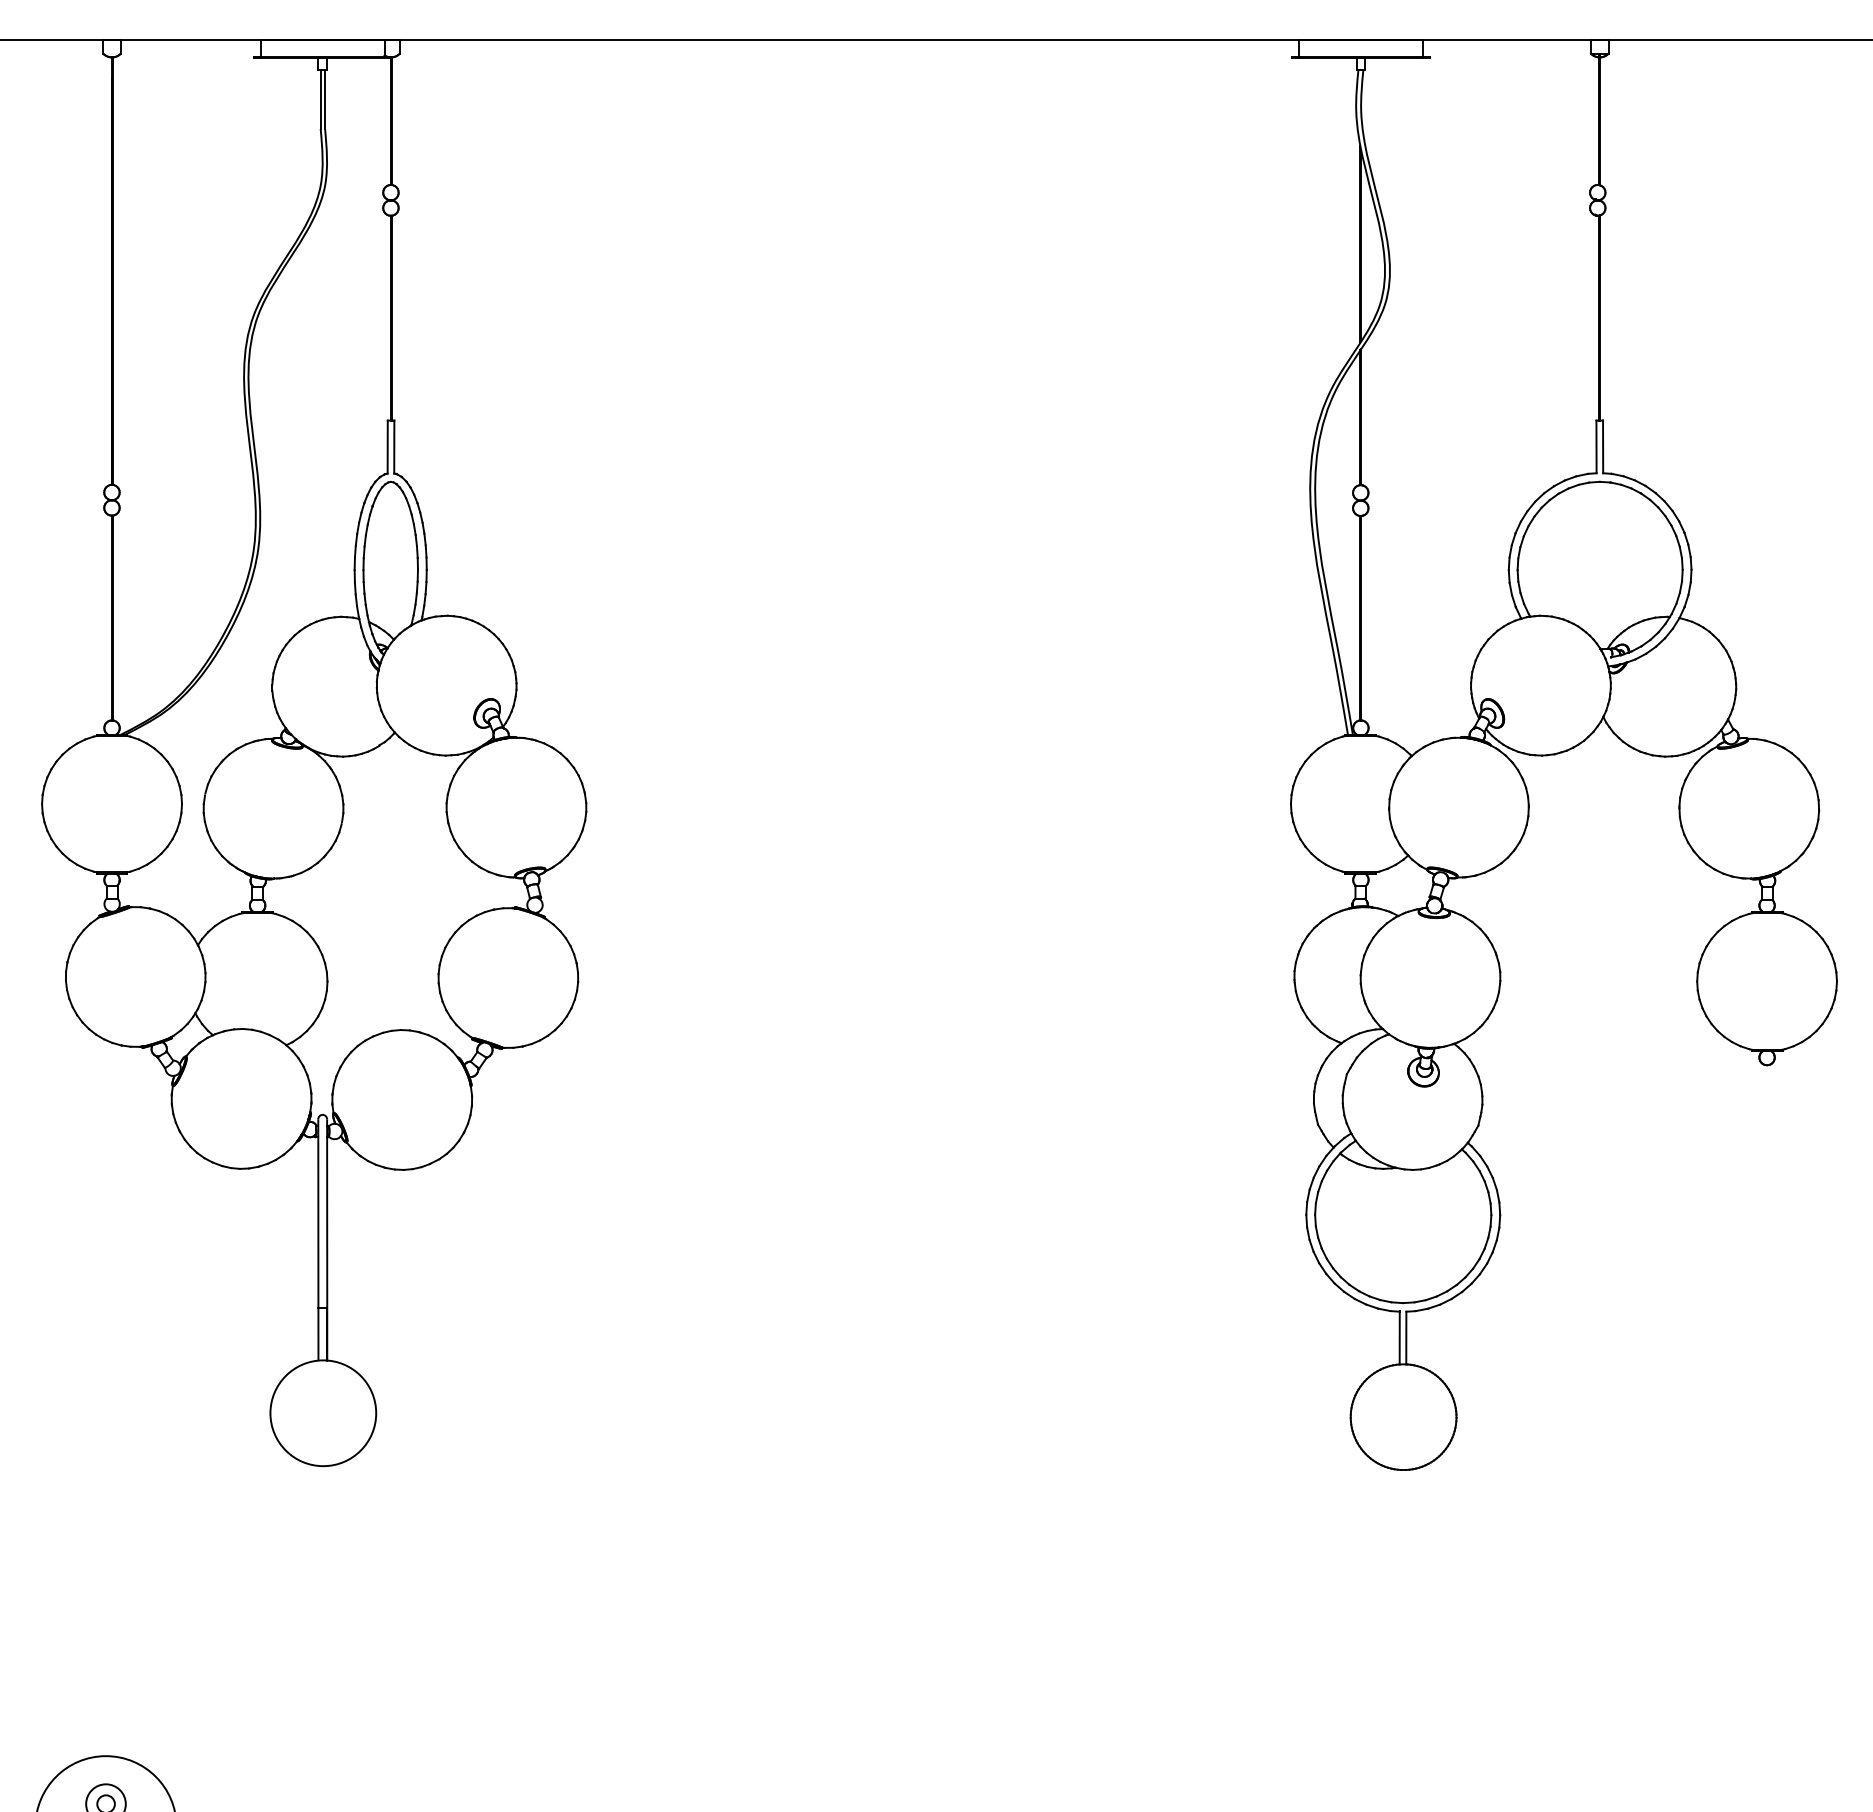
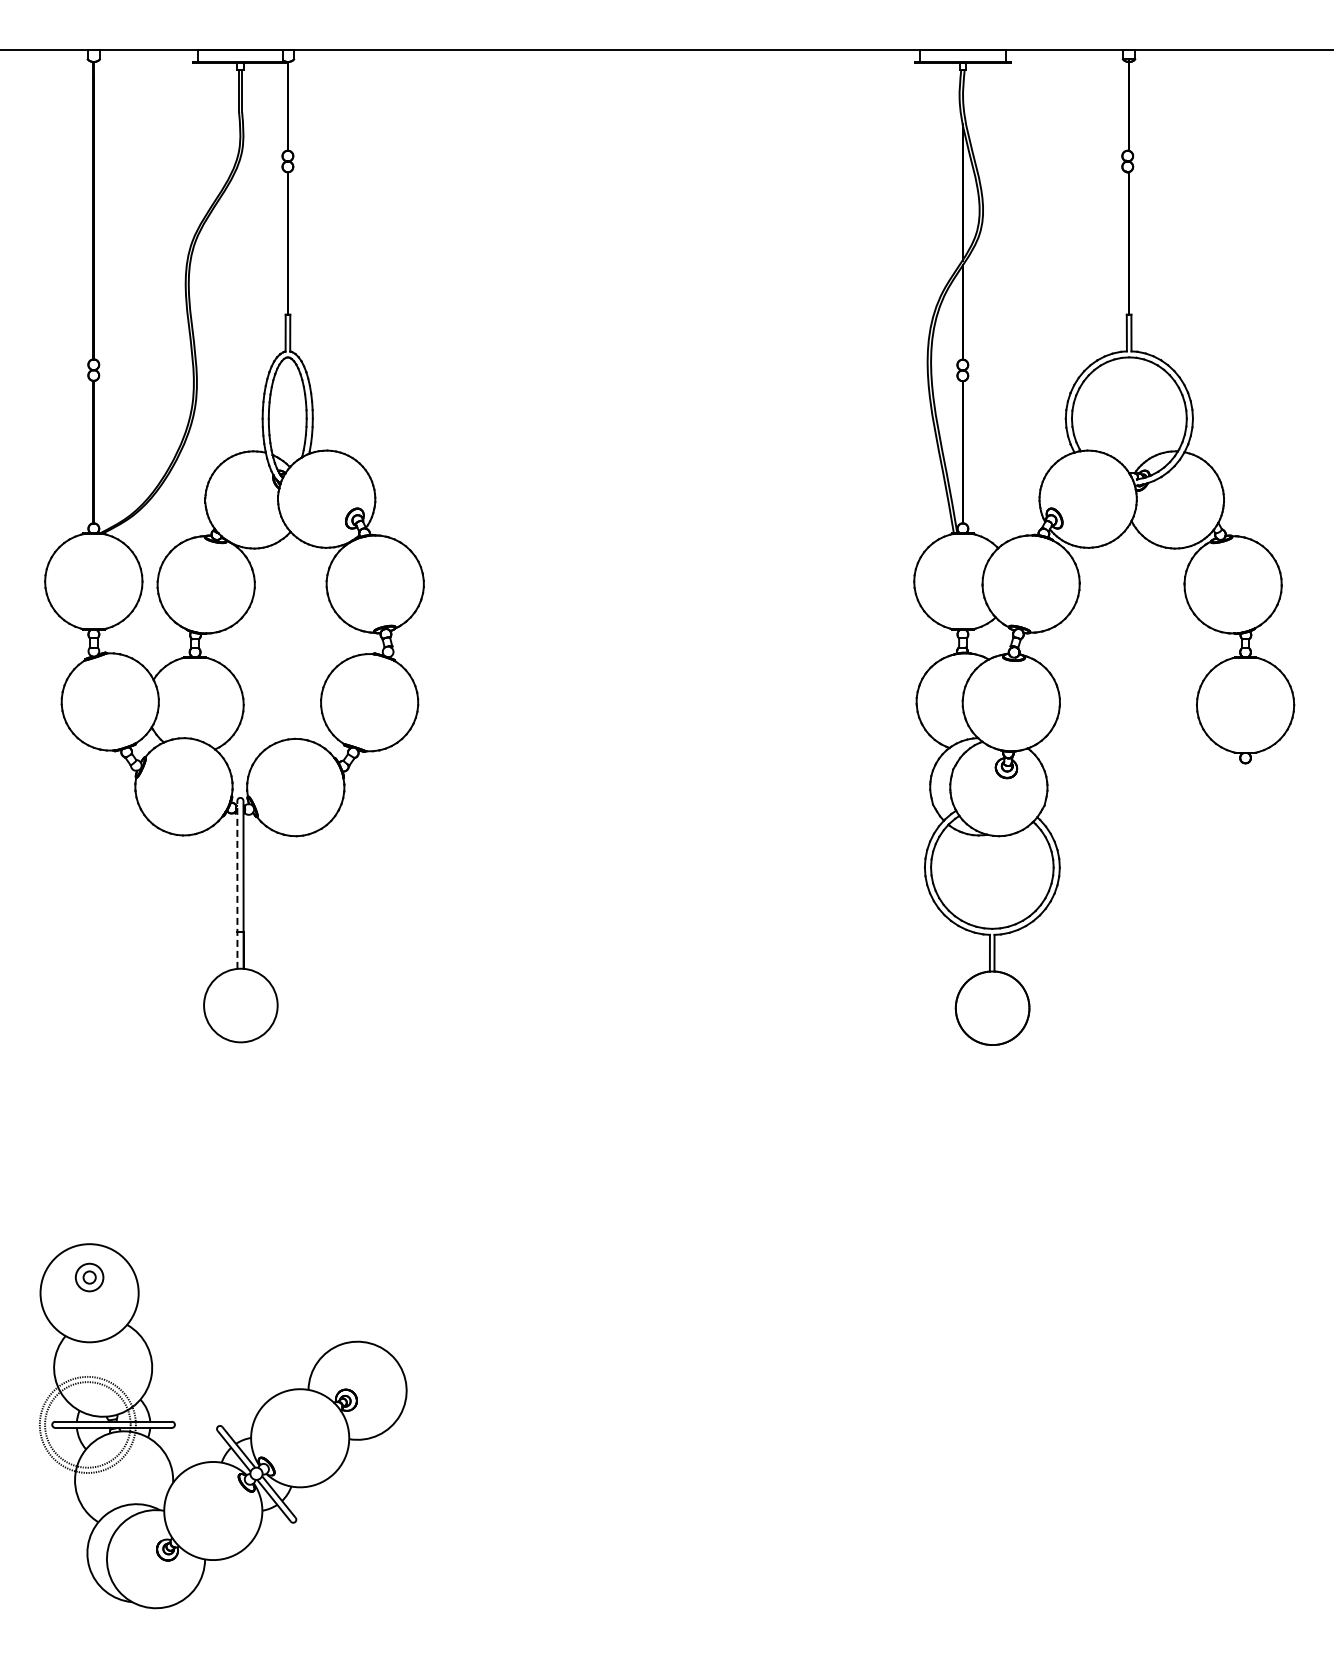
line: (318, 1239) -> (237, 884), solid -> dashed

